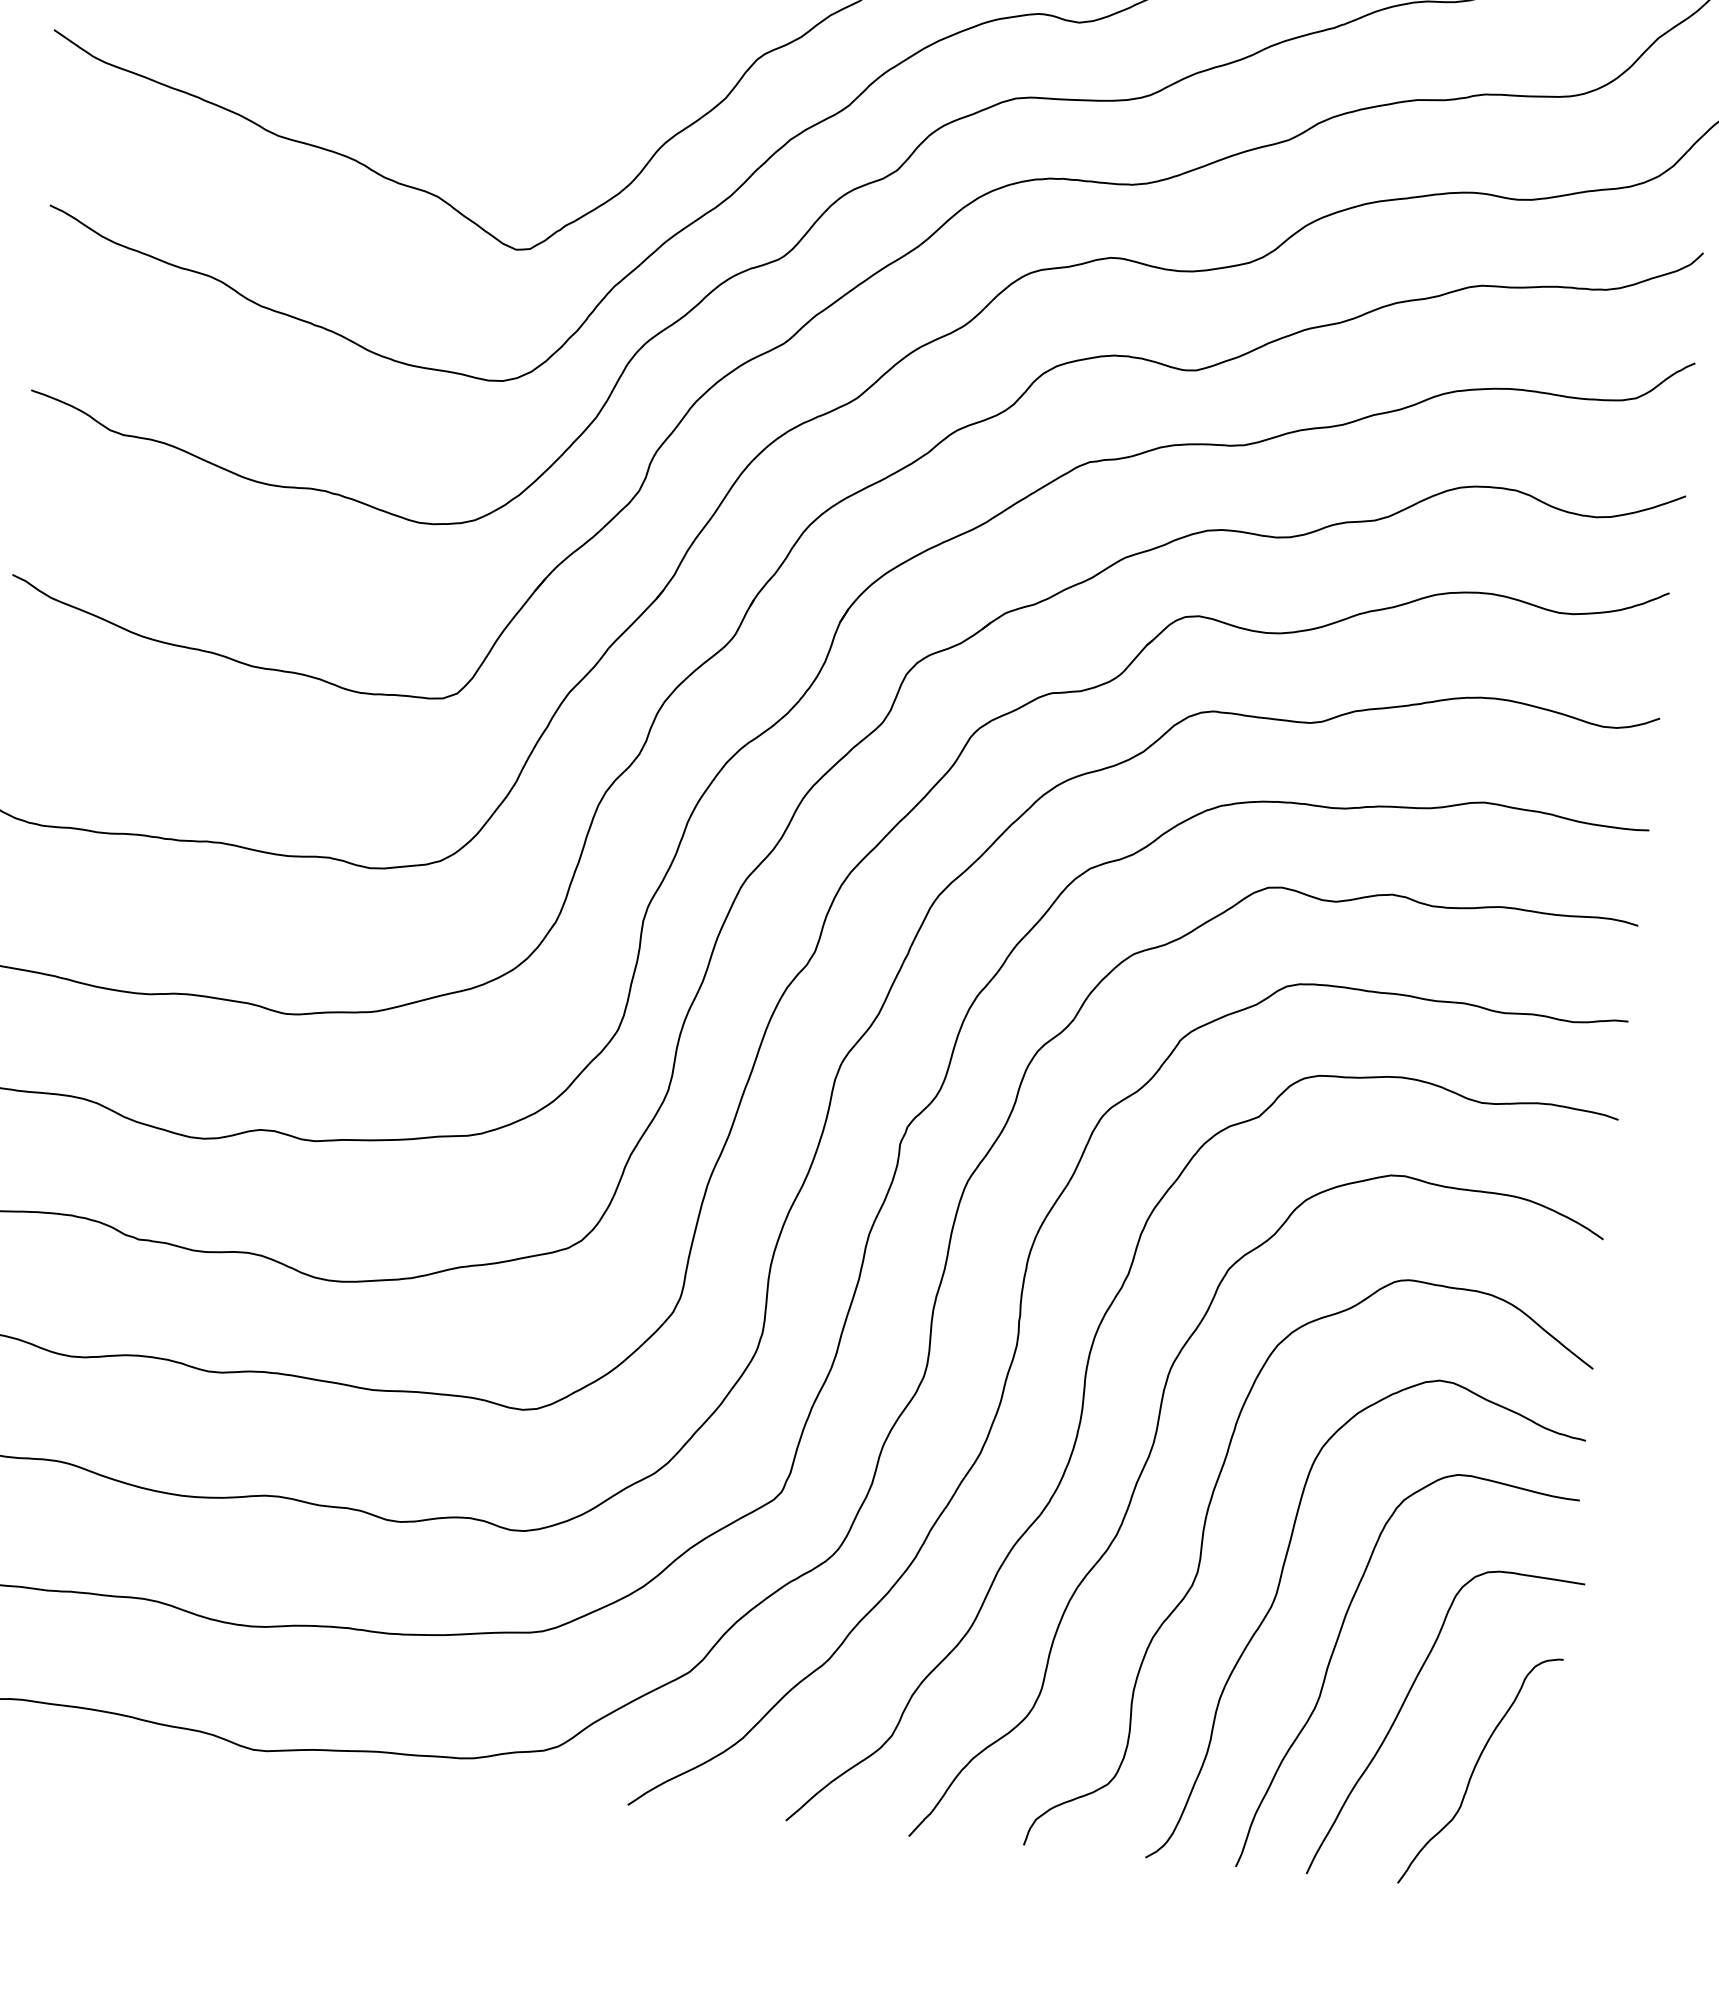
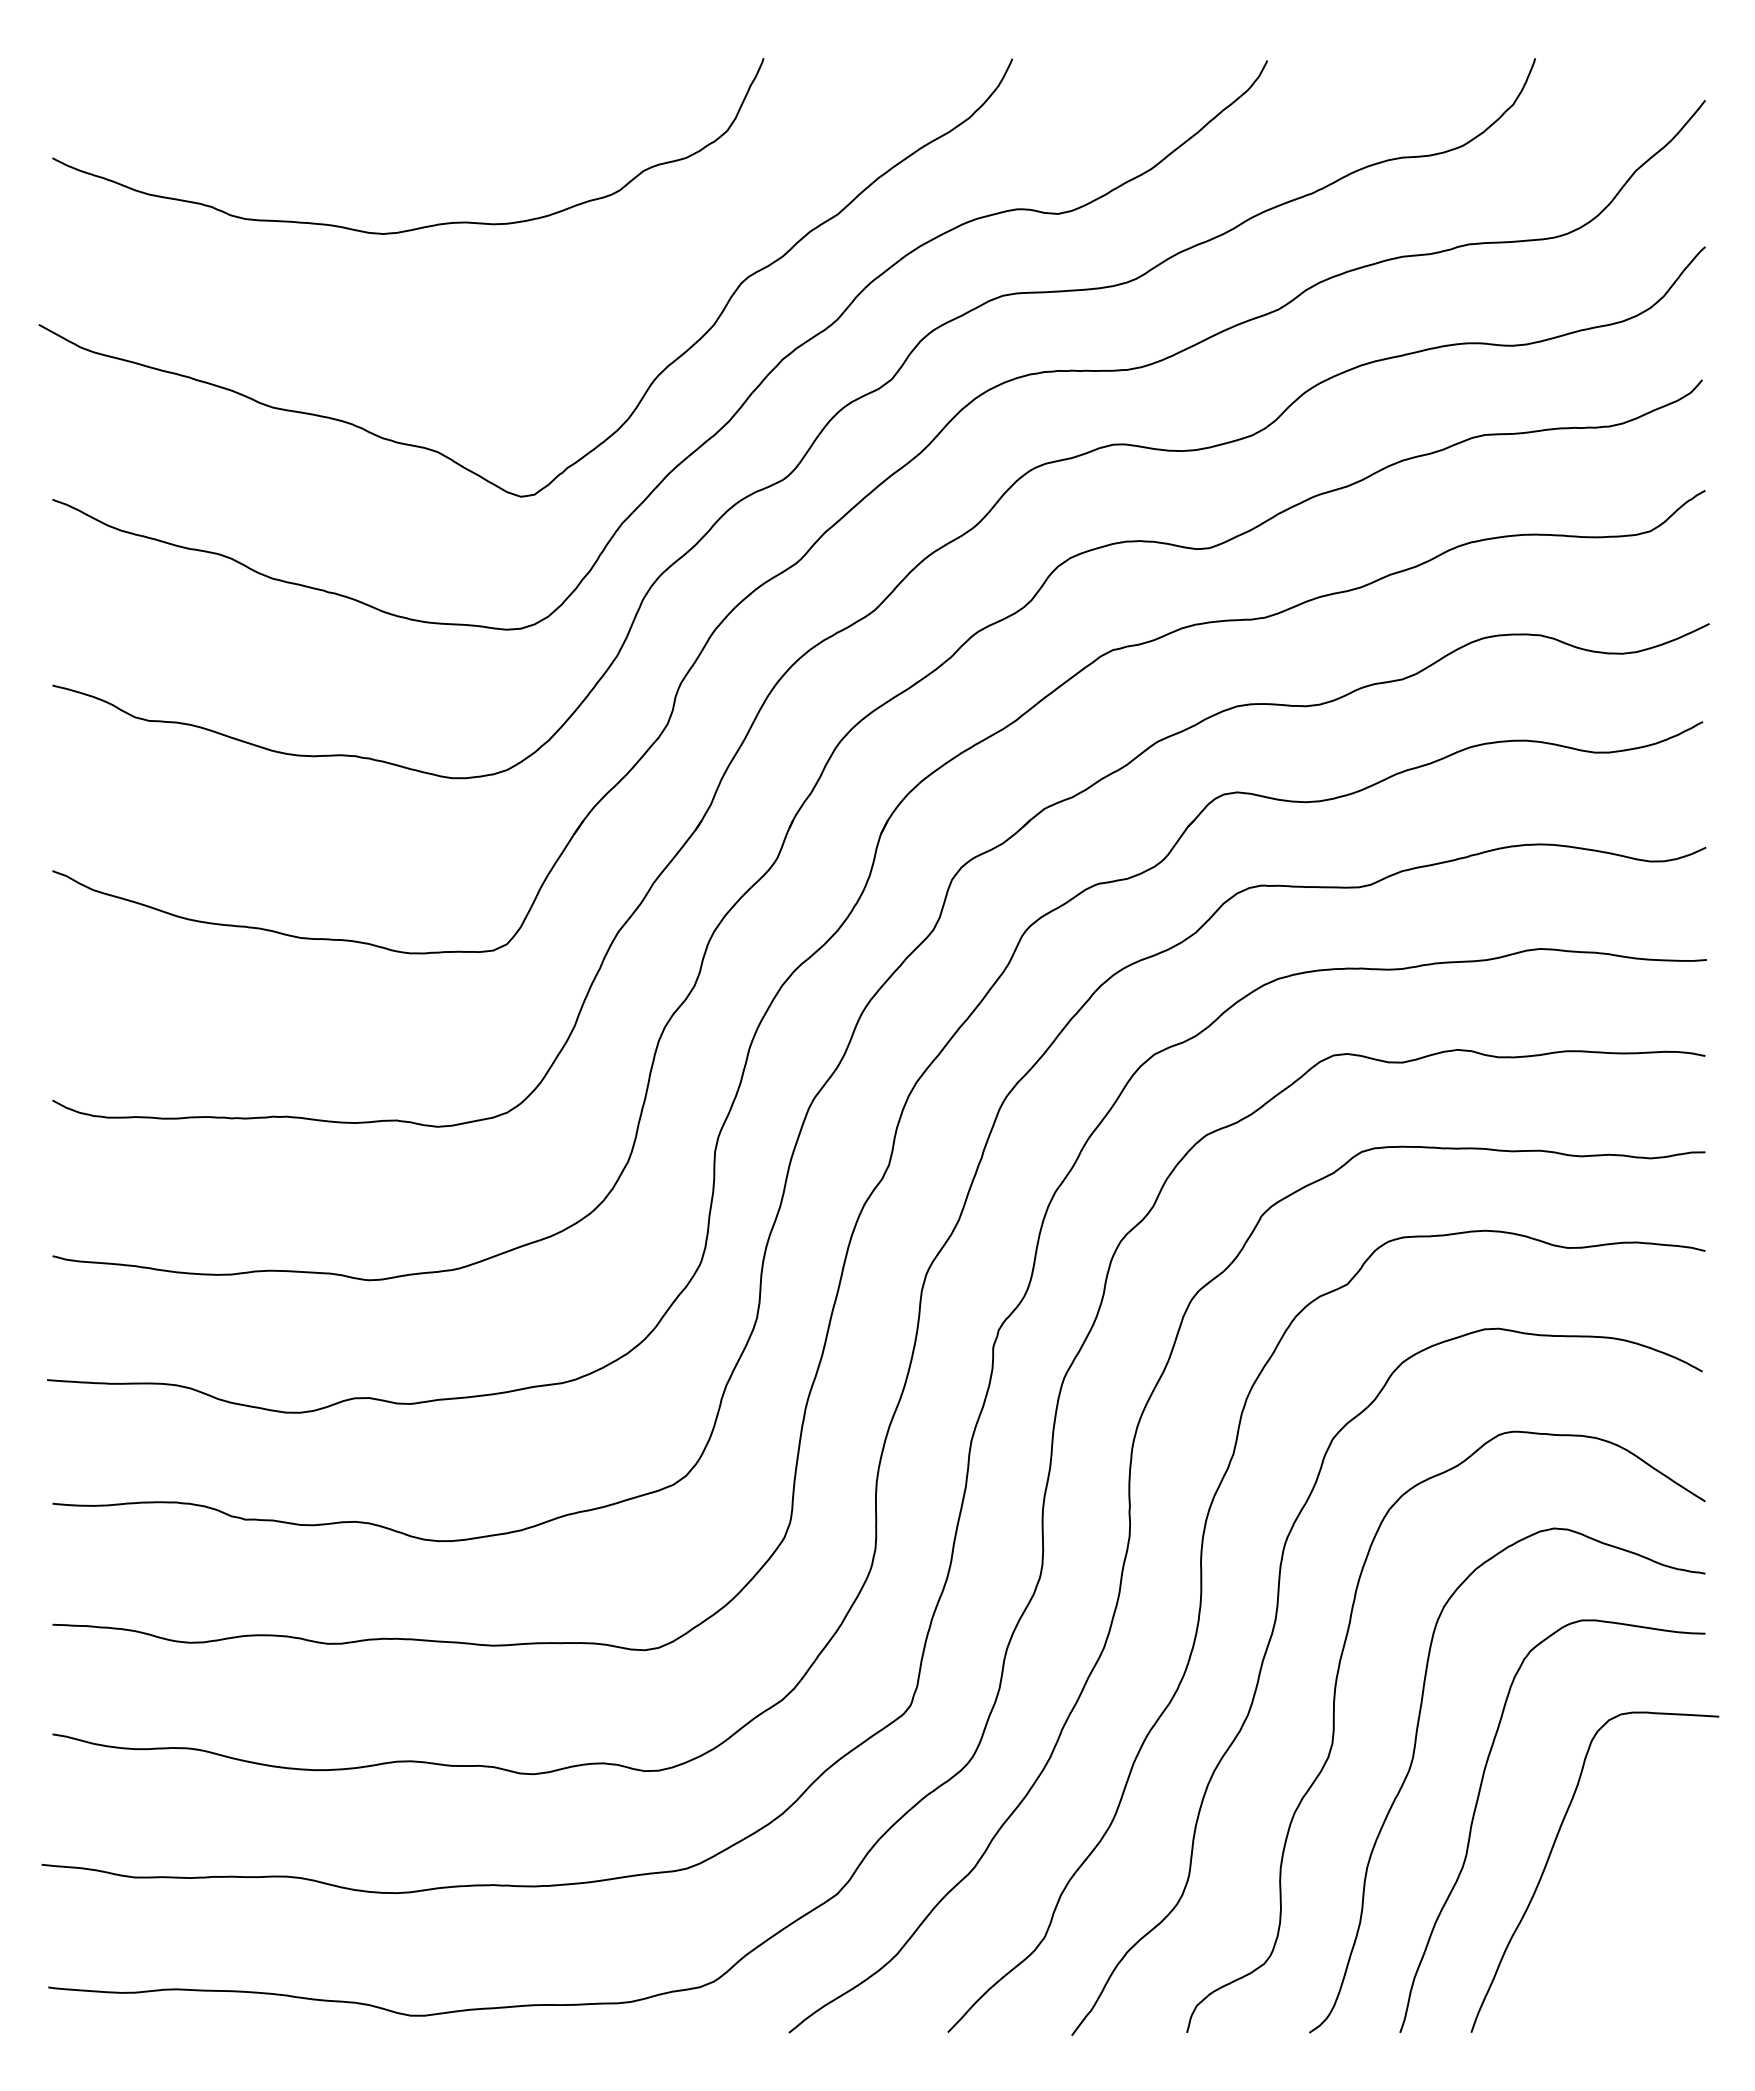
curve: (1475, 1770) -> (1628, 1912), removed

